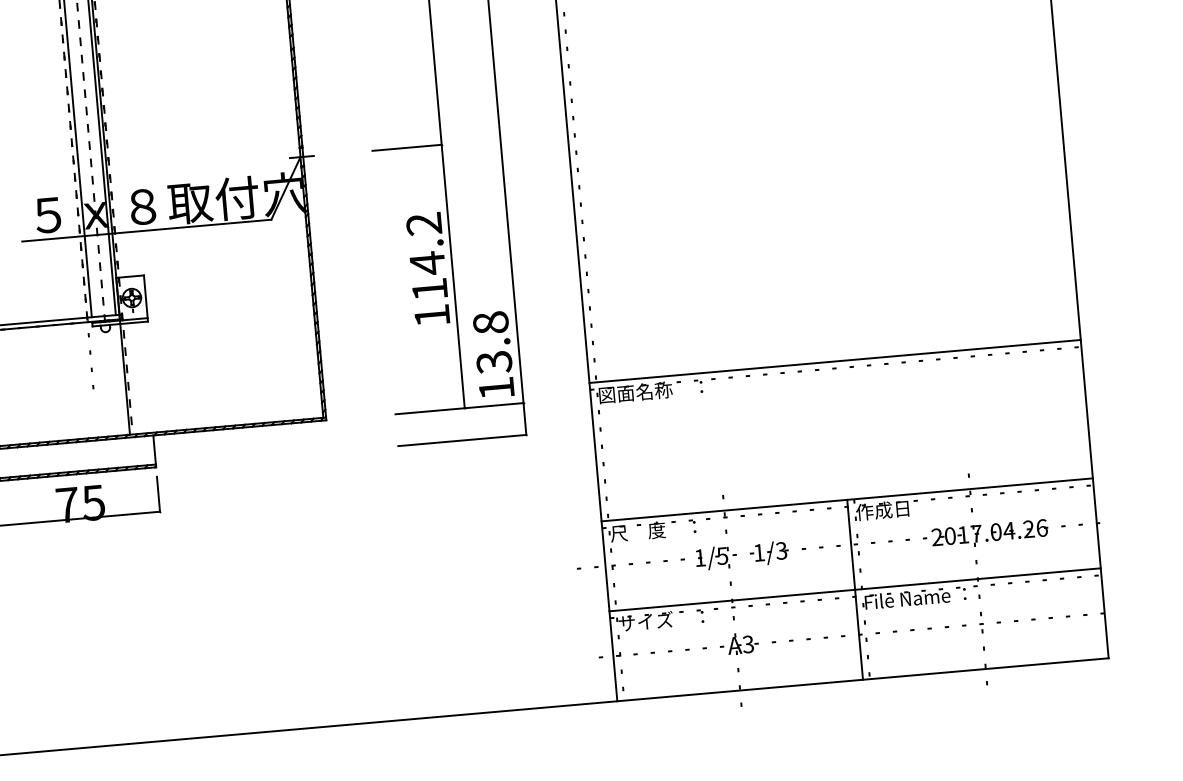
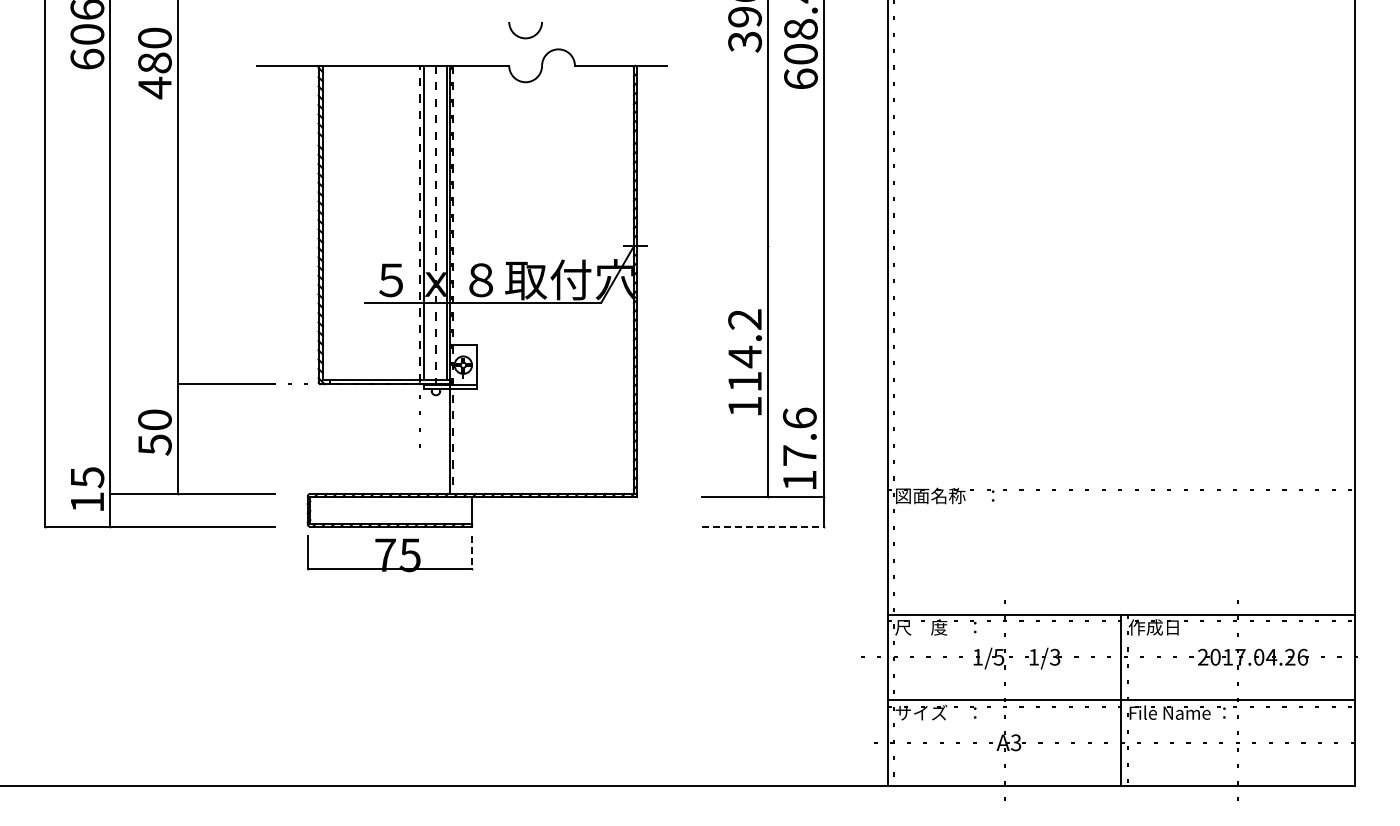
line: (407, 148) -> (735, 246), removed
text: (492, 342) -> (799, 436), 13.8 -> 17.6
line: (834, 362) -> (1120, 483), removed
line: (462, 440) -> (763, 526), solid -> dashed
line: (158, 494) -> (472, 552), solid -> dashed

